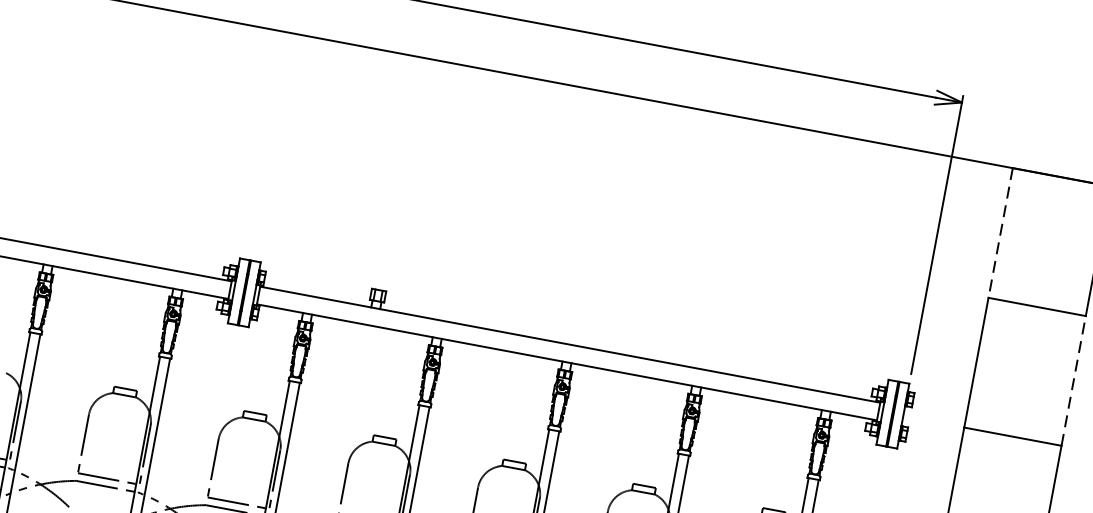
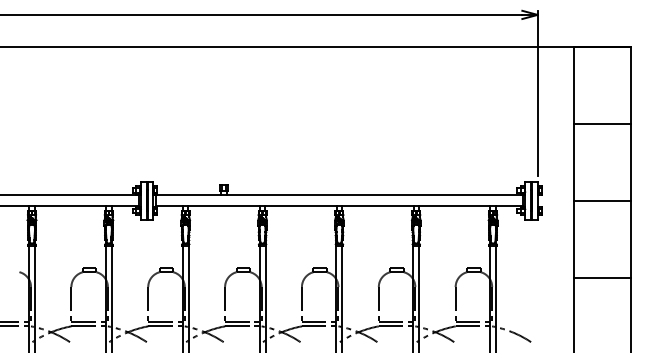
line: (1000, 233) -> (573, 85), dashed -> solid
line: (1073, 379) -> (631, 161), dashed -> solid

